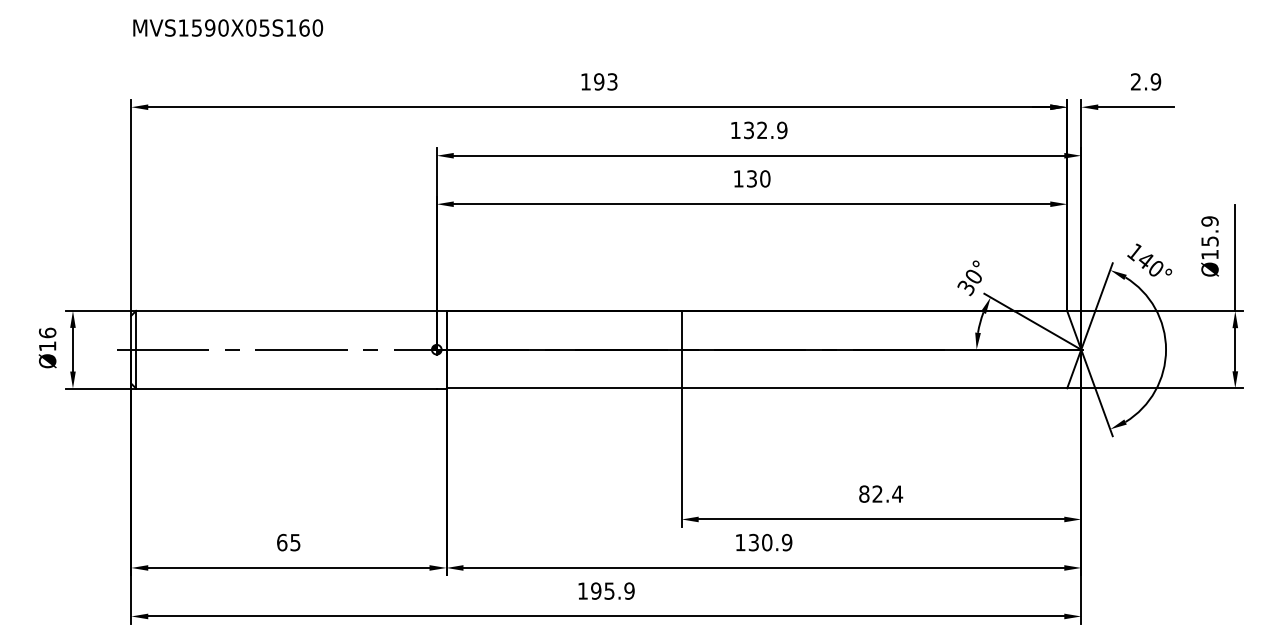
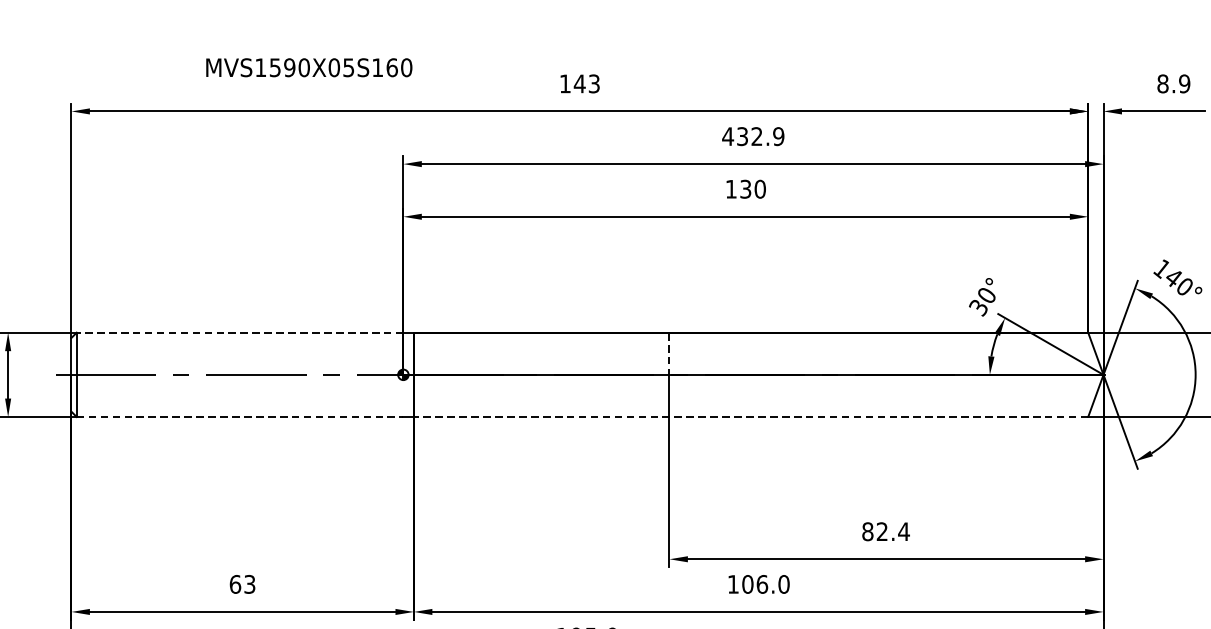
text: (228, 27) -> (309, 67), moved
text: (598, 81) -> (579, 83), 193 -> 143
text: (1135, 81) -> (1162, 83), 2.9 -> 8.9
text: (735, 130) -> (727, 136), 132.9 -> 432.9
line: (285, 310) -> (239, 332), solid -> dashed
line: (681, 330) -> (669, 353), solid -> dashed
line: (286, 388) -> (240, 416), solid -> dashed
line: (756, 388) -> (750, 416), solid -> dashed
text: (295, 541) -> (249, 583), 65 -> 63
text: (770, 542) -> (765, 584), 130.9 -> 106.0

